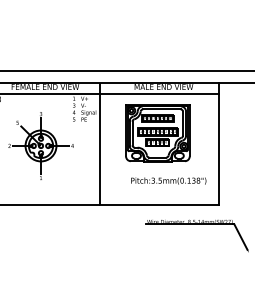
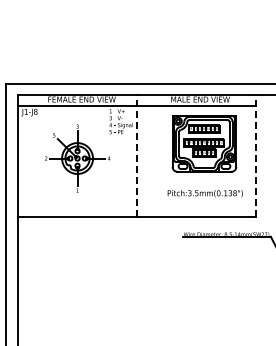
part: (157, 132) -> (204, 143), moved
line: (99, 143) -> (136, 156), solid -> dashed
line: (218, 143) -> (255, 156), solid -> dashed

